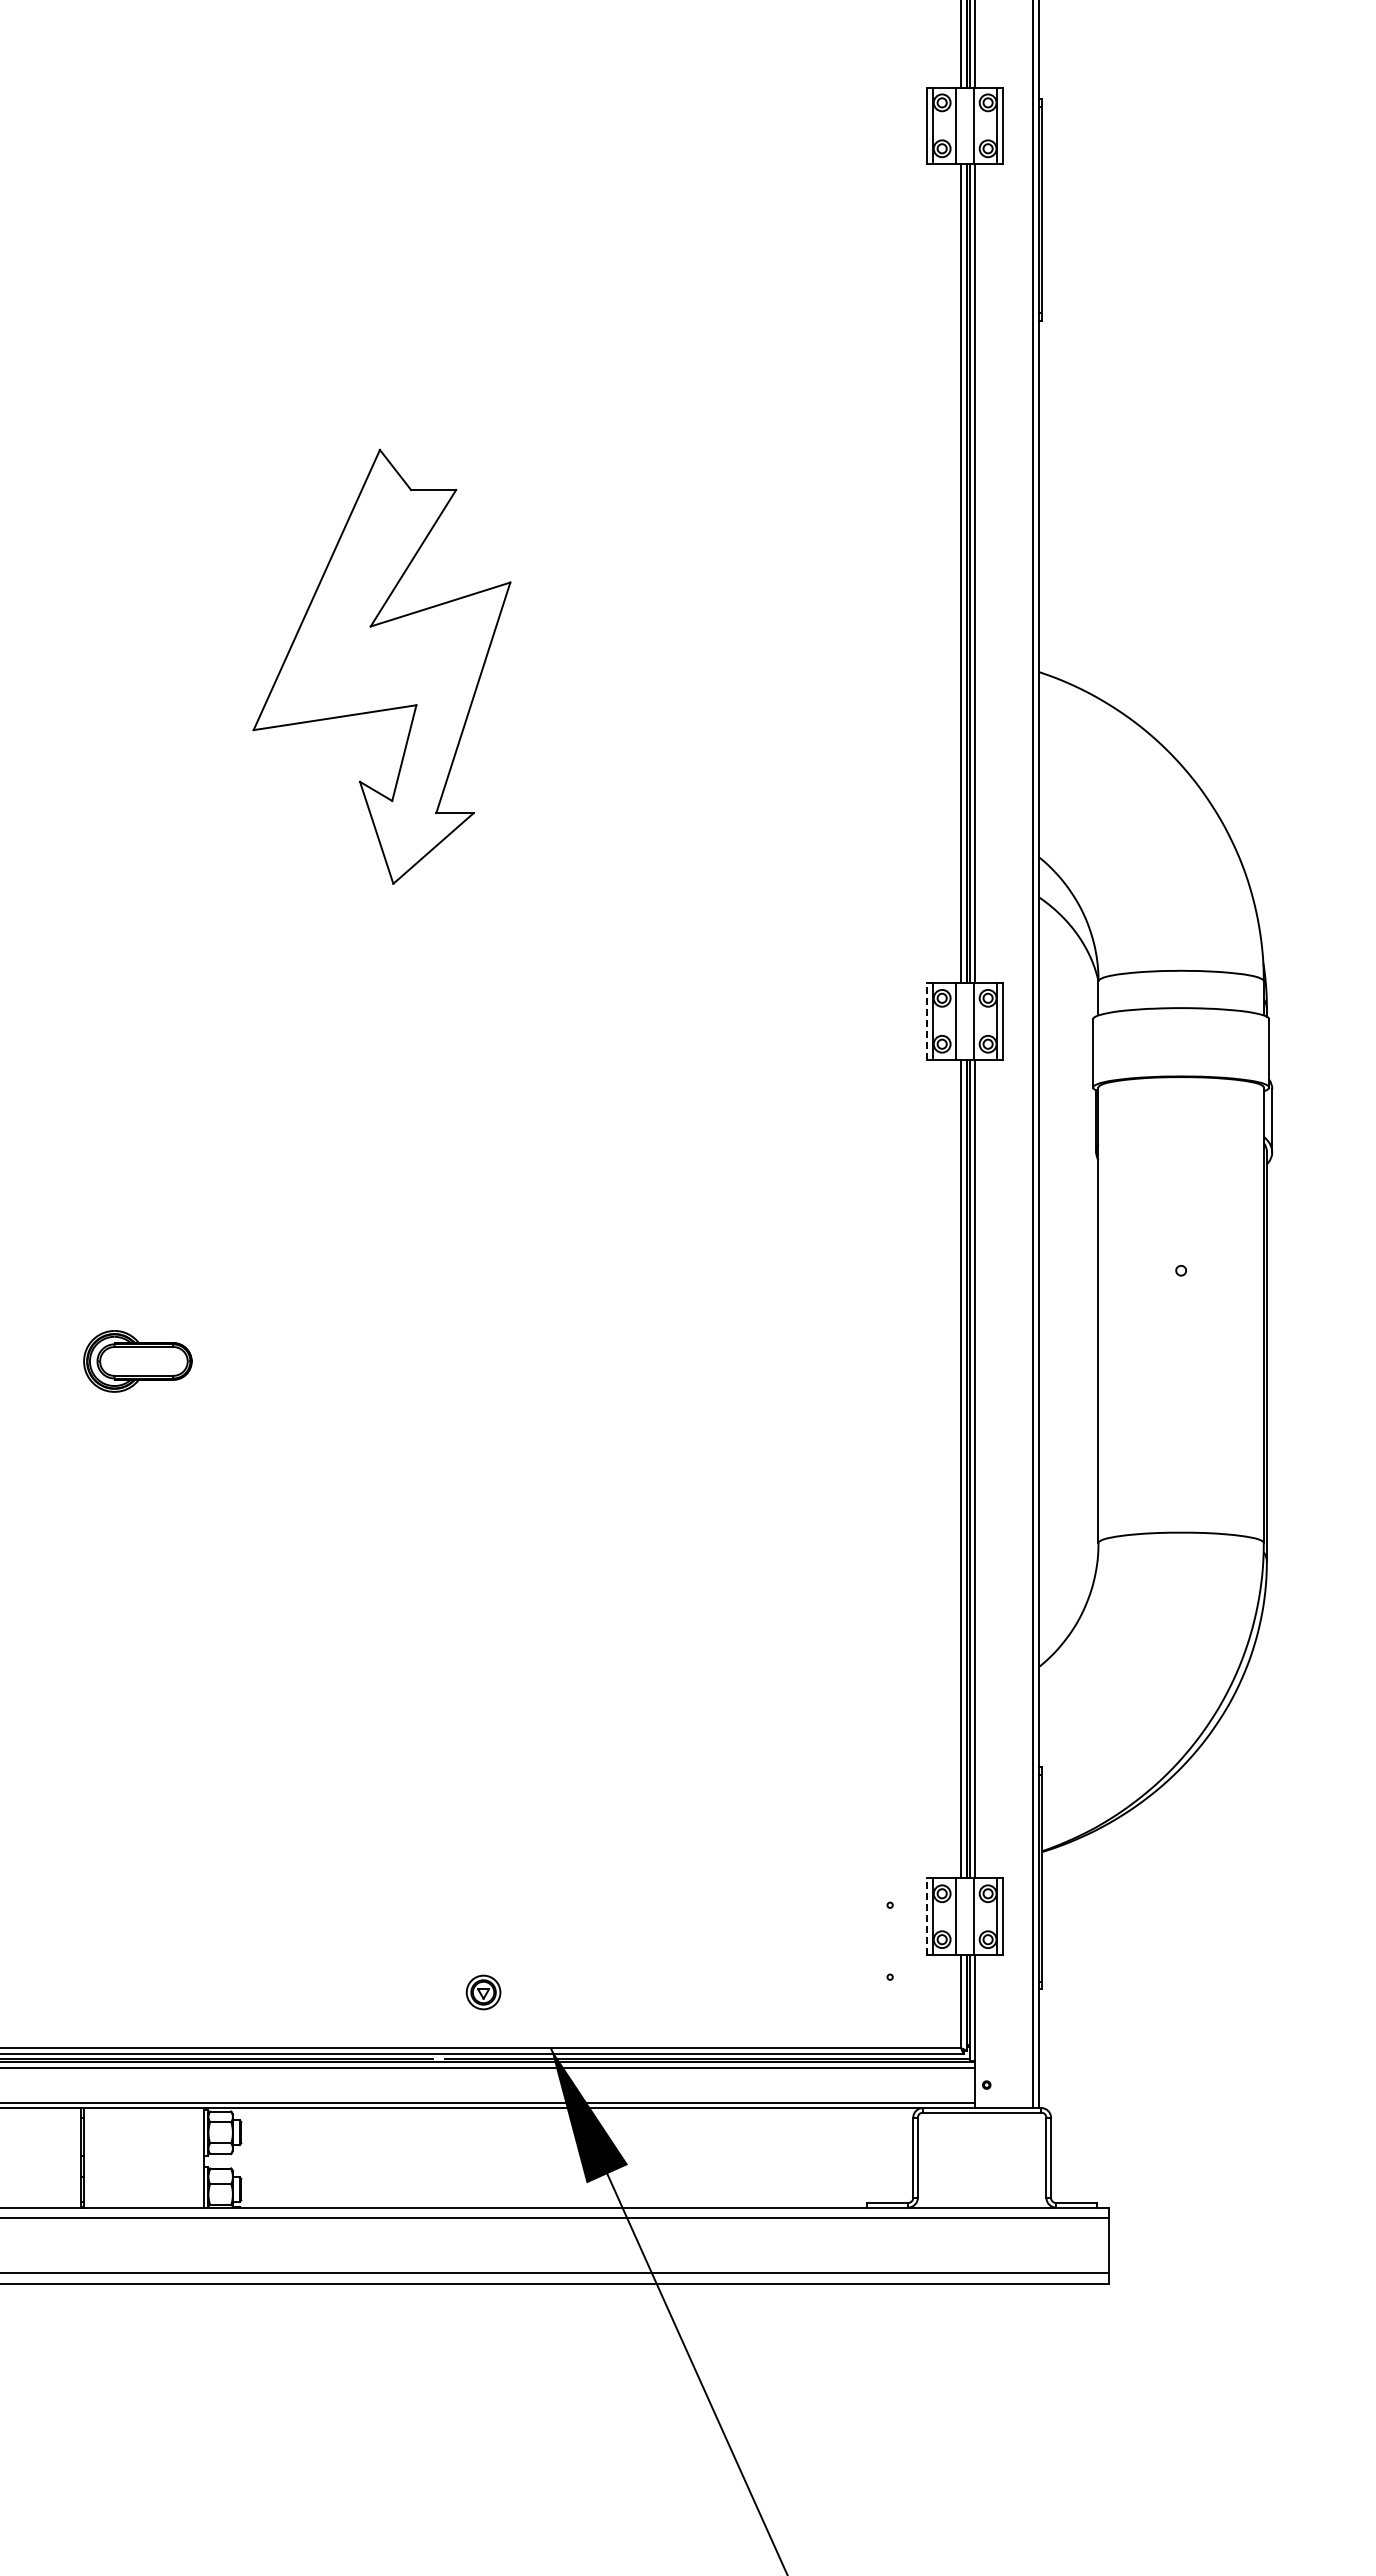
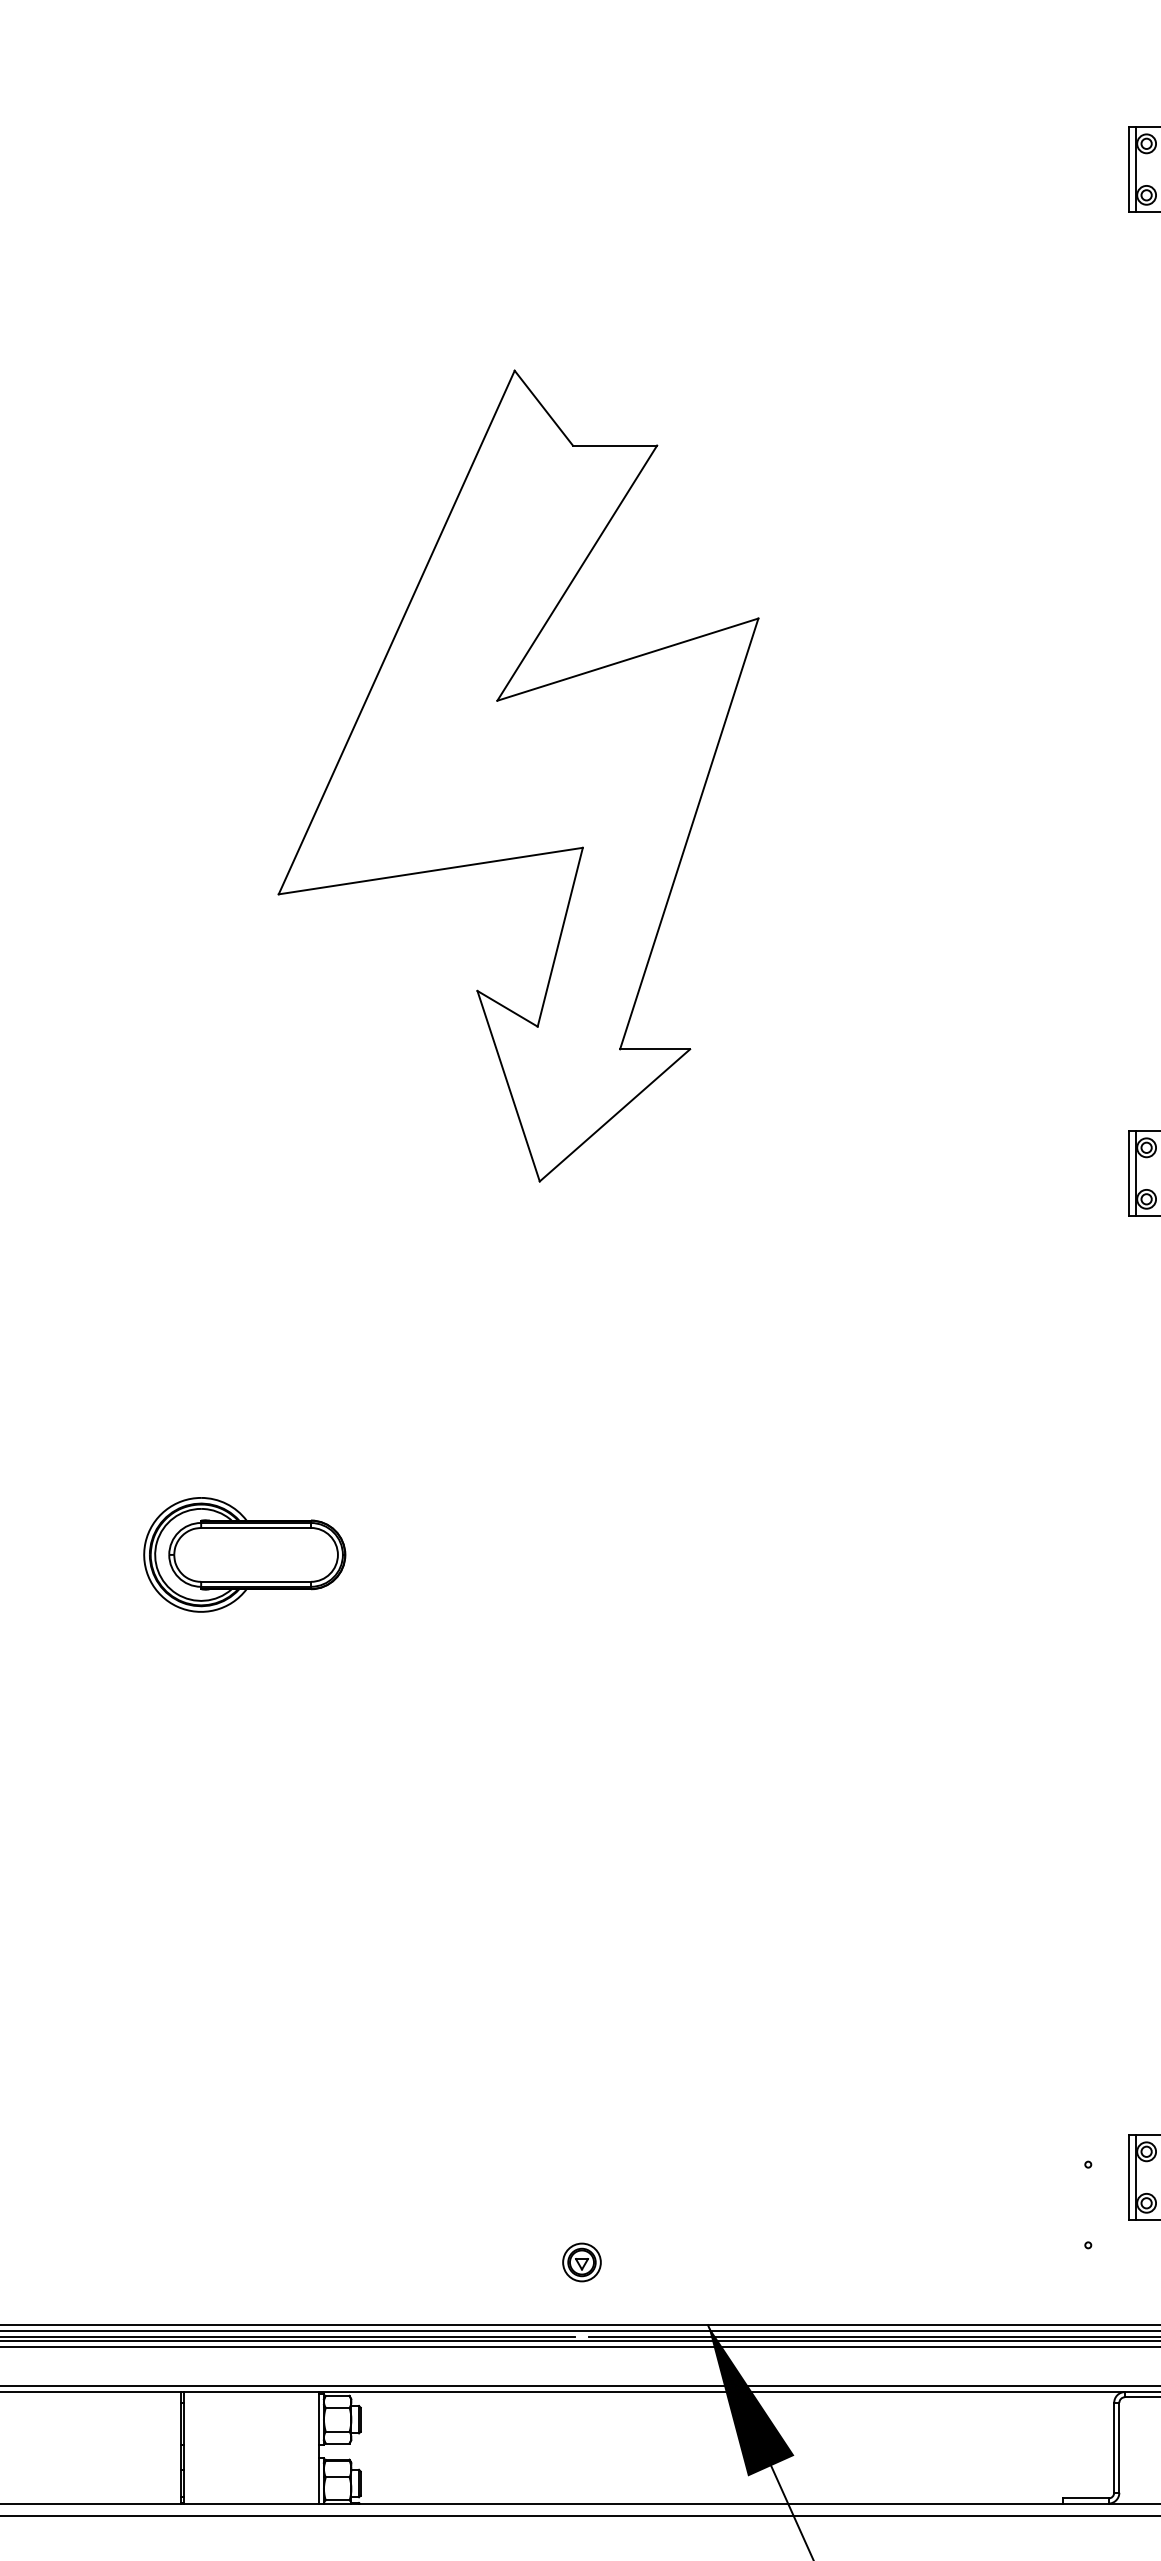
part: (381, 666) -> (517, 775), size x1.67
line: (926, 1020) -> (1129, 1172), dashed -> solid
part: (137, 1361) -> (244, 1555), size x1.67
line: (926, 1916) -> (1129, 2177), dashed -> solid
part: (483, 1992) -> (581, 2262), moved

